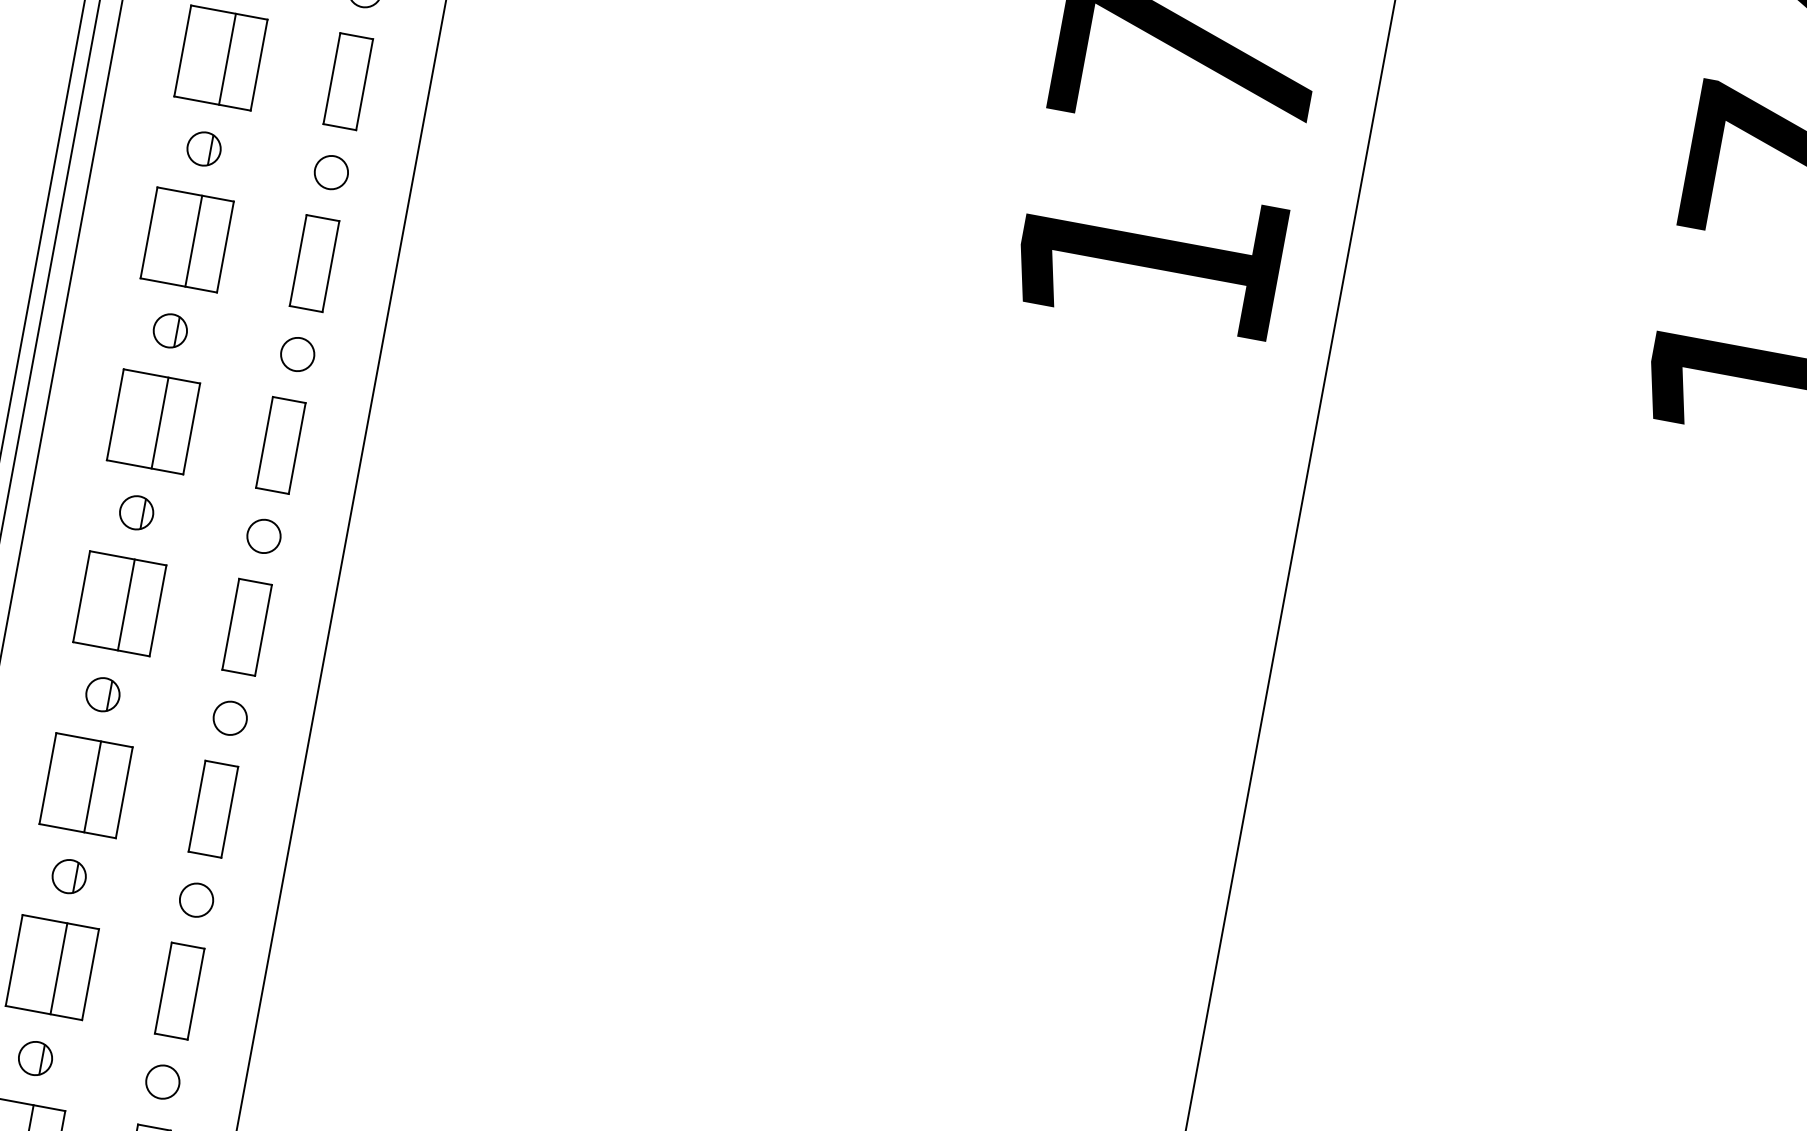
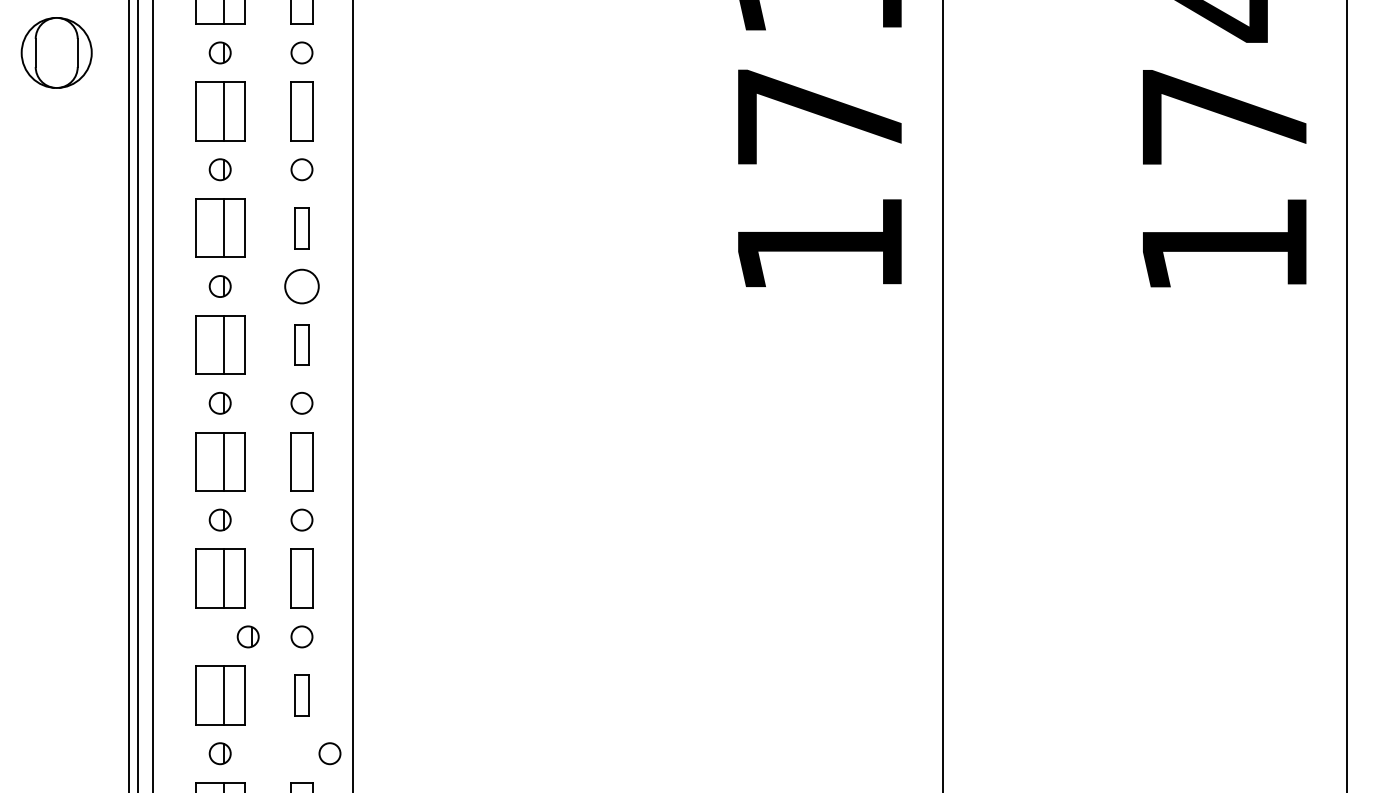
part: (347, 80) -> (301, 227), size x0.7
circle: (330, 172) -> (301, 286), size x1.6
part: (313, 262) -> (301, 344), size x0.7
part: (101, 693) -> (247, 636), moved
part: (212, 809) -> (301, 695), size x0.7
circle: (195, 899) -> (329, 753), moved

